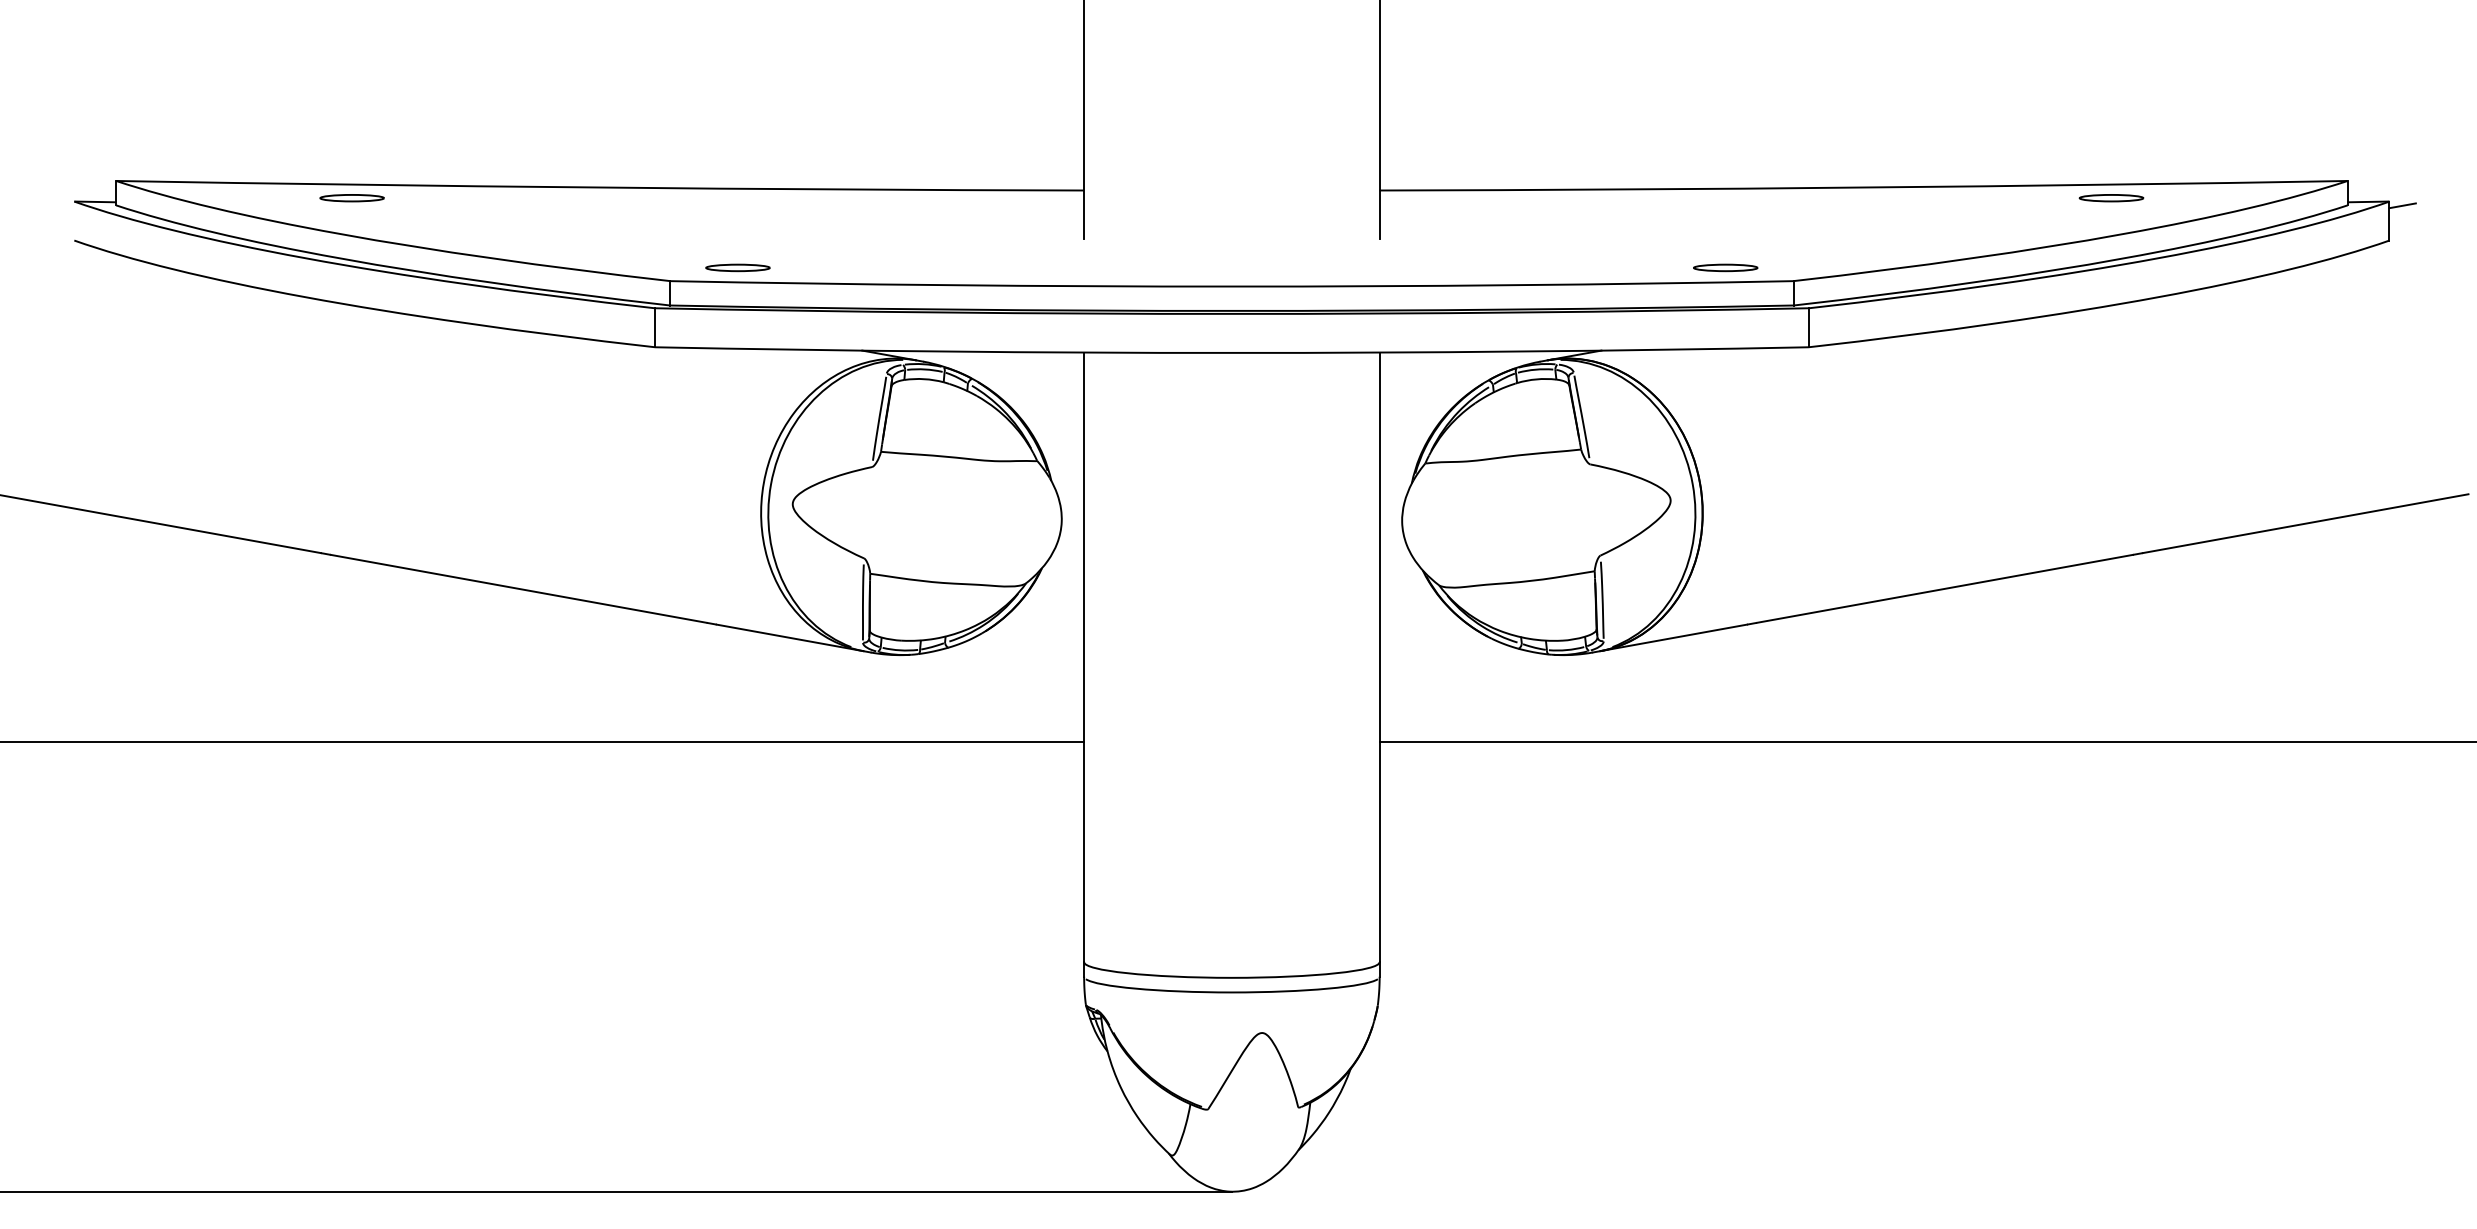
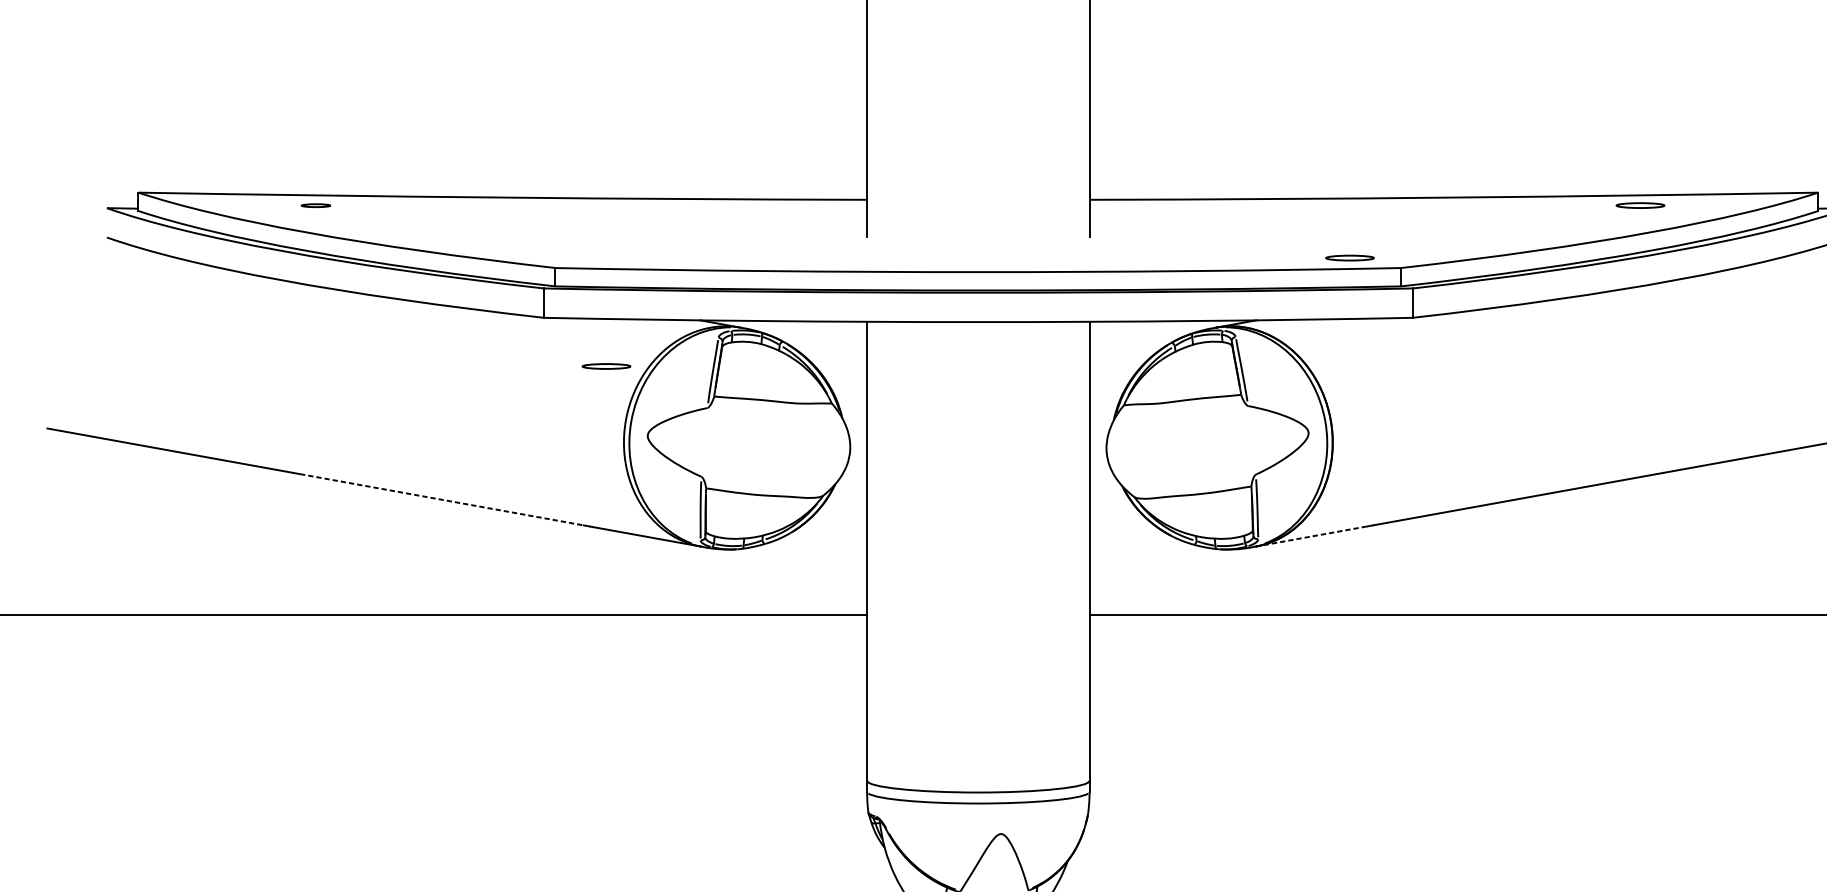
part: (351, 198) -> (315, 205), size x0.6
part: (737, 267) -> (606, 366), moved
line: (518, 588) -> (441, 499), solid -> dashed
line: (1673, 637) -> (1310, 536), solid -> dashed

